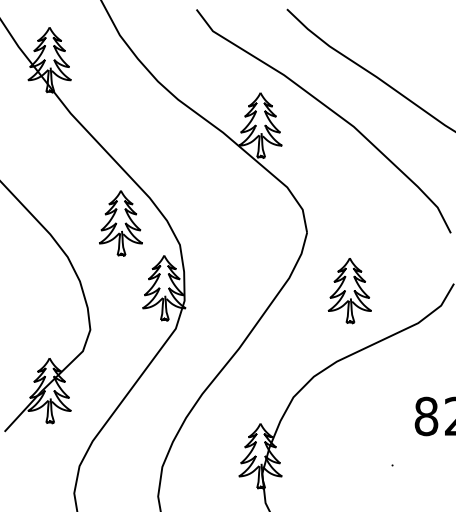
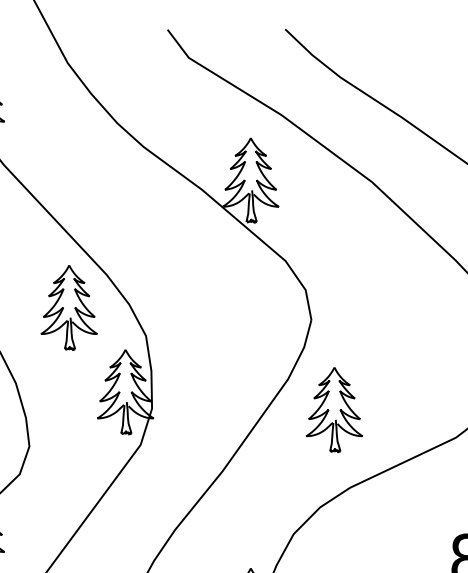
part: (349, 291) -> (334, 410), moved

